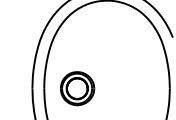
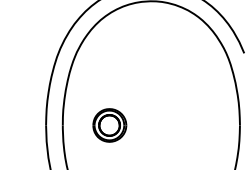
part: (77, 88) -> (109, 125), size x0.7

